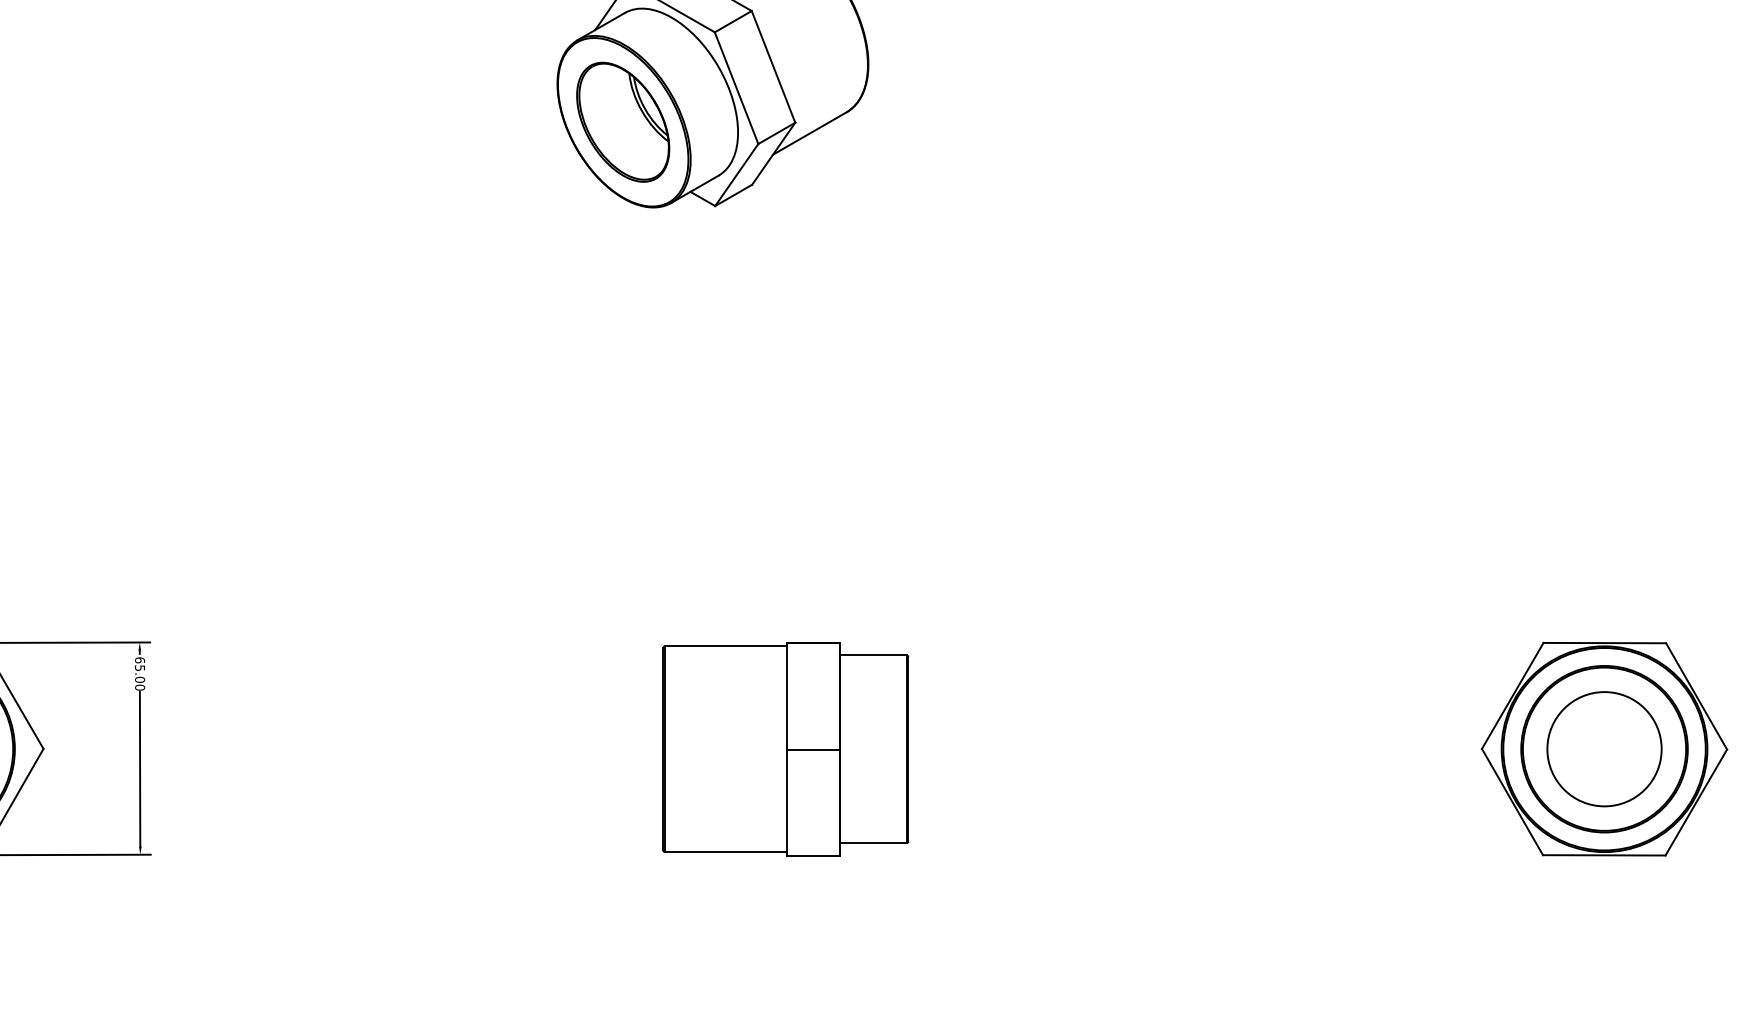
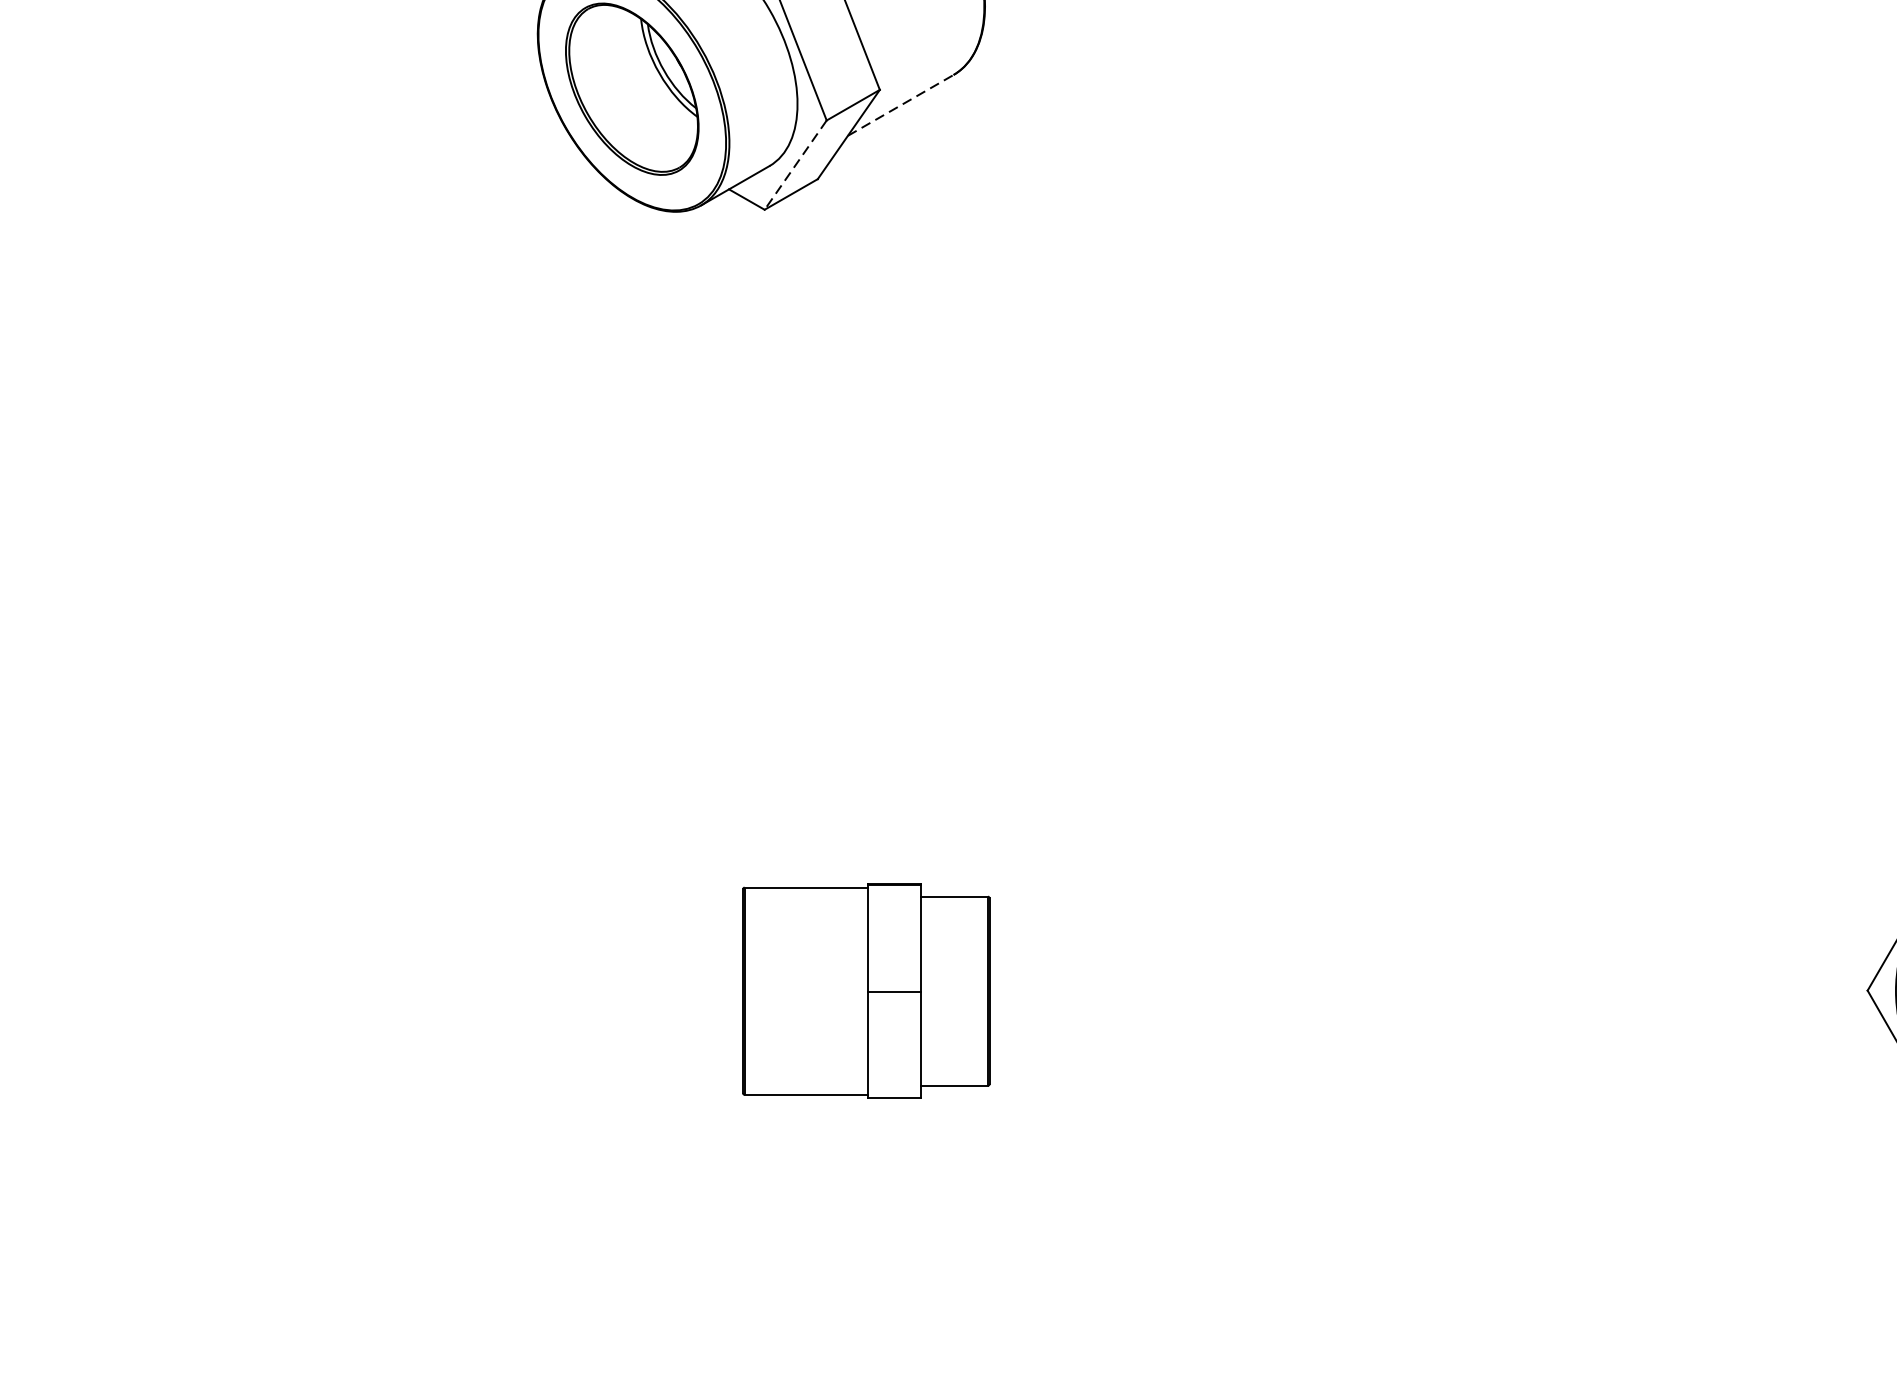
line: (810, 133) -> (901, 105), solid -> dashed
line: (736, 175) -> (795, 165), solid -> dashed
part: (785, 749) -> (865, 991), size x0.7

